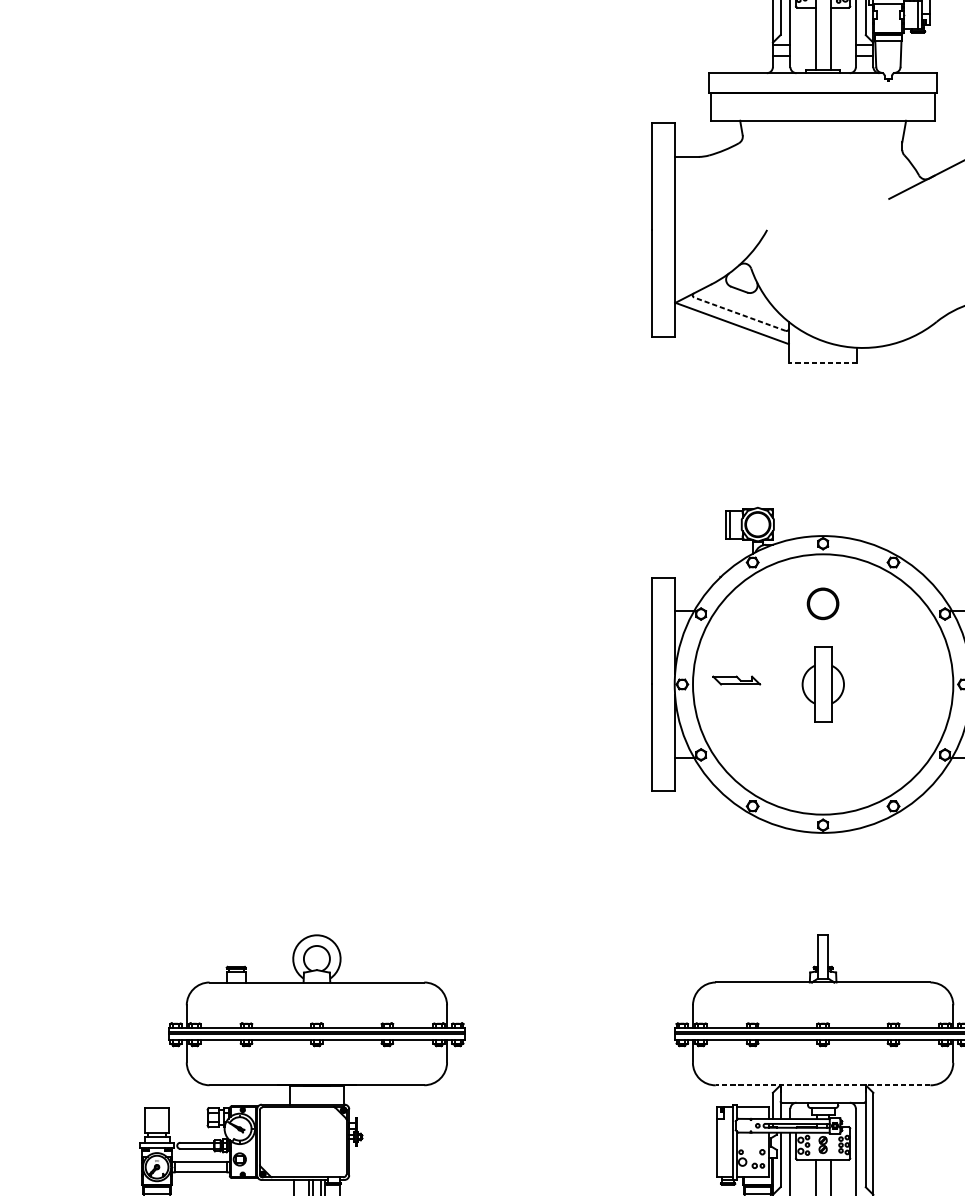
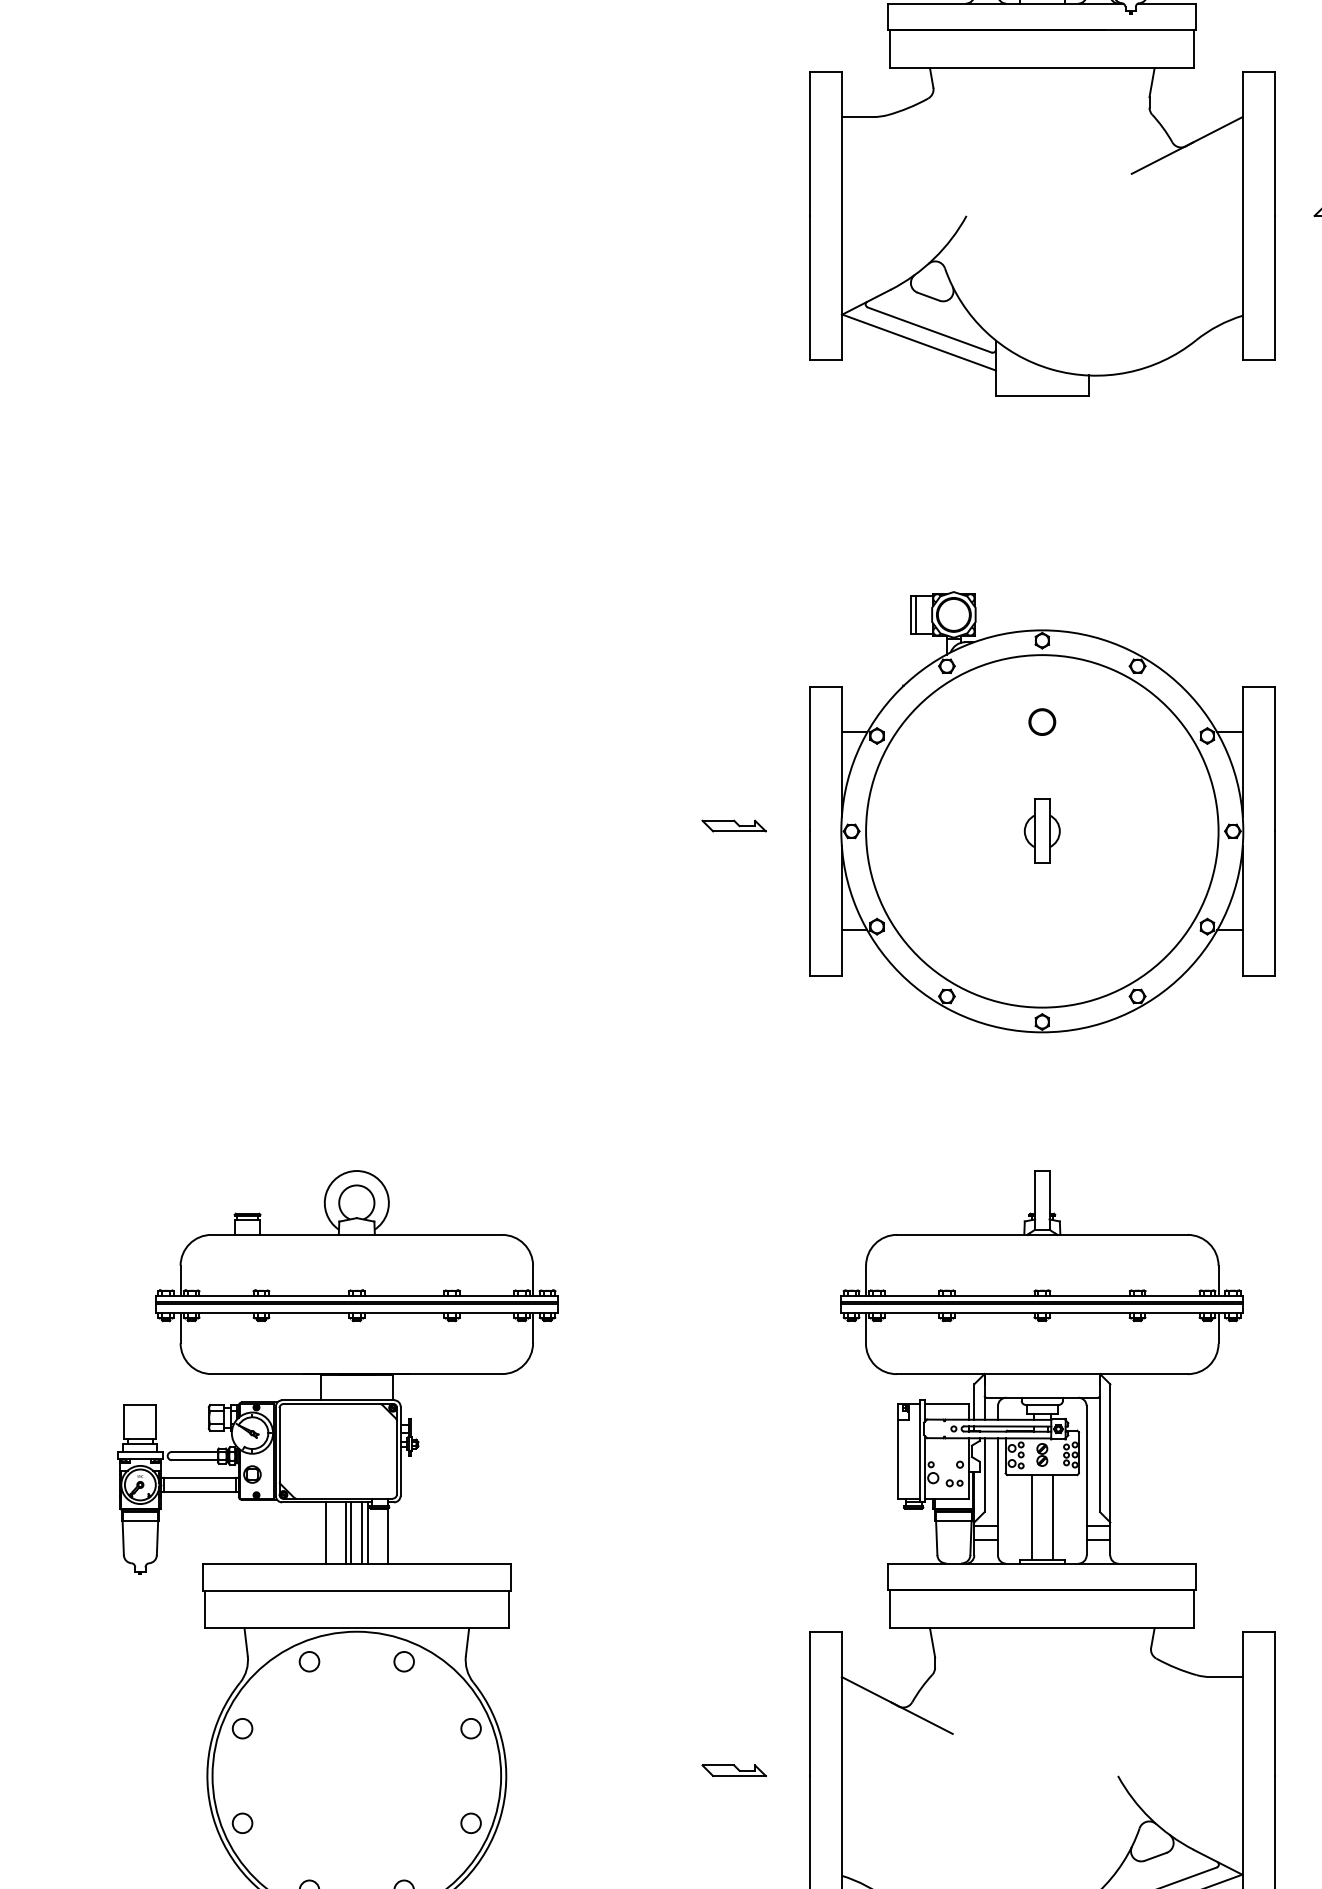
line: (739, 314) -> (929, 330), dashed -> solid
line: (822, 363) -> (1041, 396), dashed -> solid
part: (823, 603) -> (1042, 721), size x0.62
part: (736, 680) -> (733, 825), moved
part: (822, 683) -> (1041, 830), size x0.62
line: (822, 1085) -> (1041, 1374), dashed -> solid

